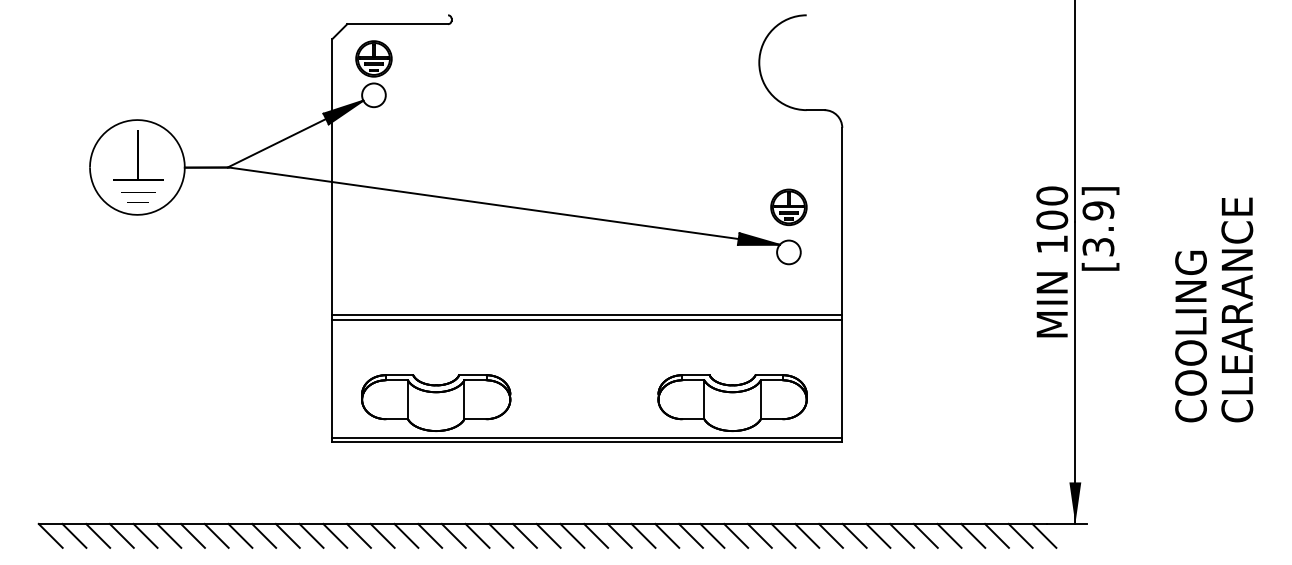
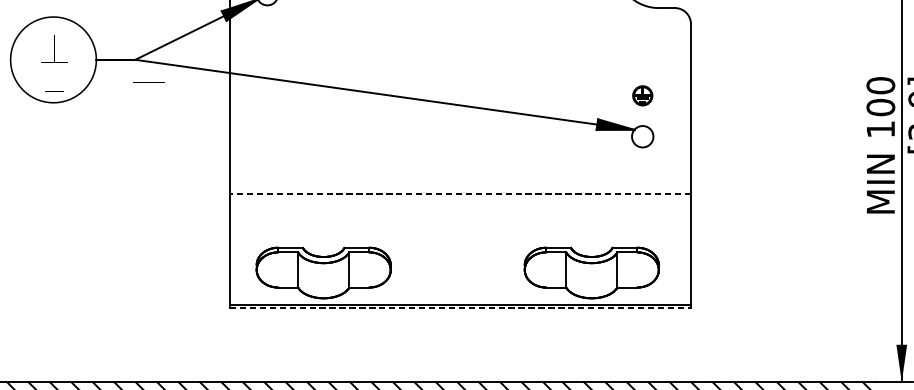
part: (138, 155) -> (54, 49), size x0.6
line: (138, 192) -> (149, 82), moved
part: (788, 206) -> (642, 95), size x0.6
line: (587, 315) -> (460, 193), solid -> dashed
line: (587, 320) -> (460, 198), removed
line: (587, 442) -> (460, 308), solid -> dashed

